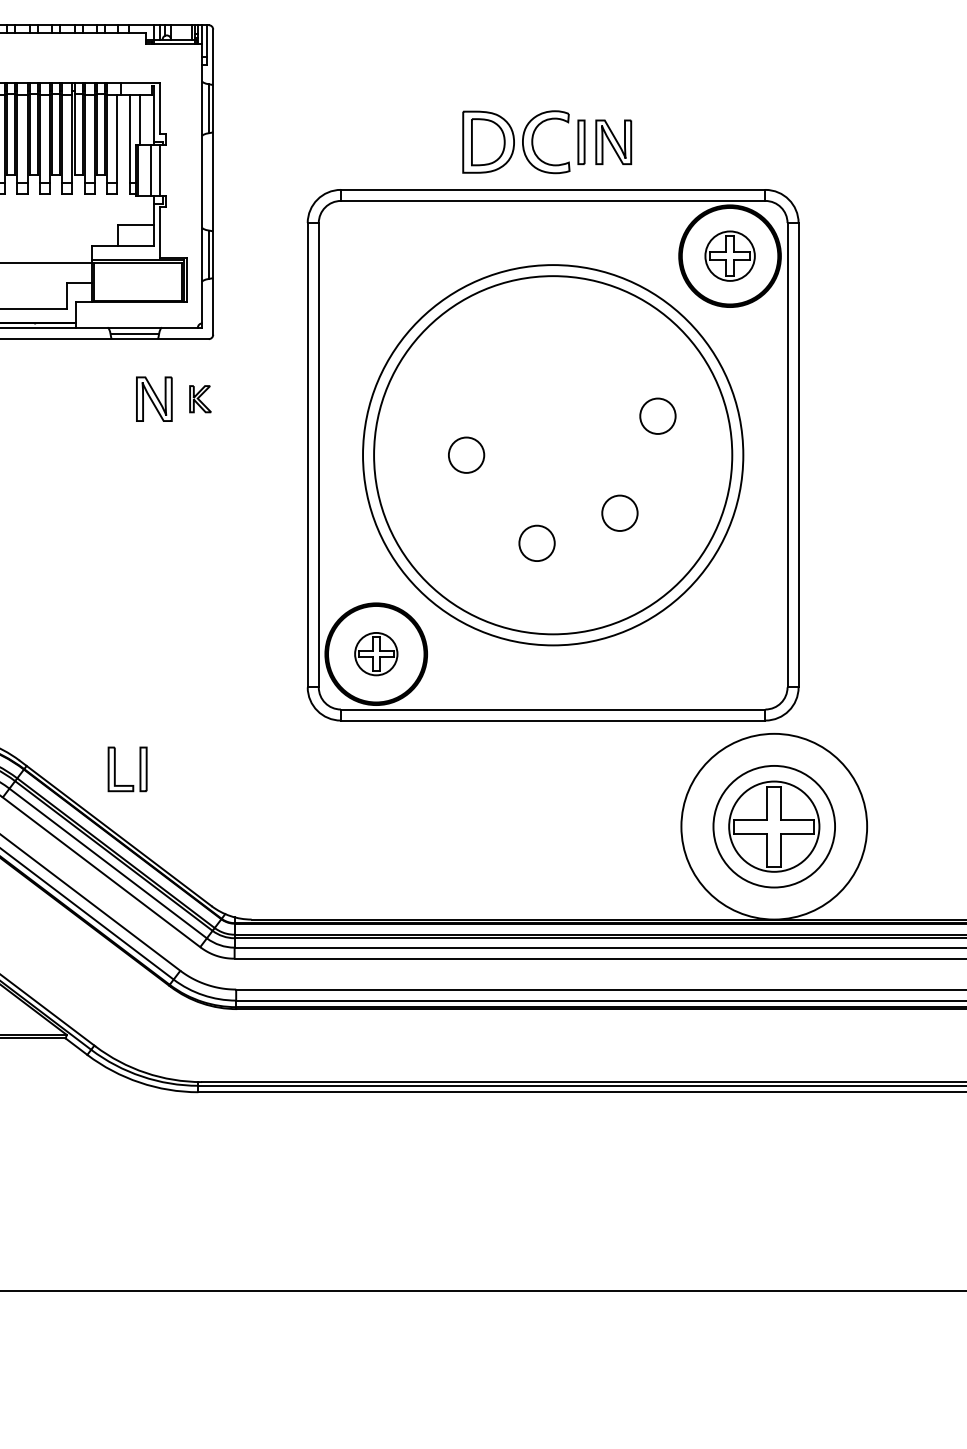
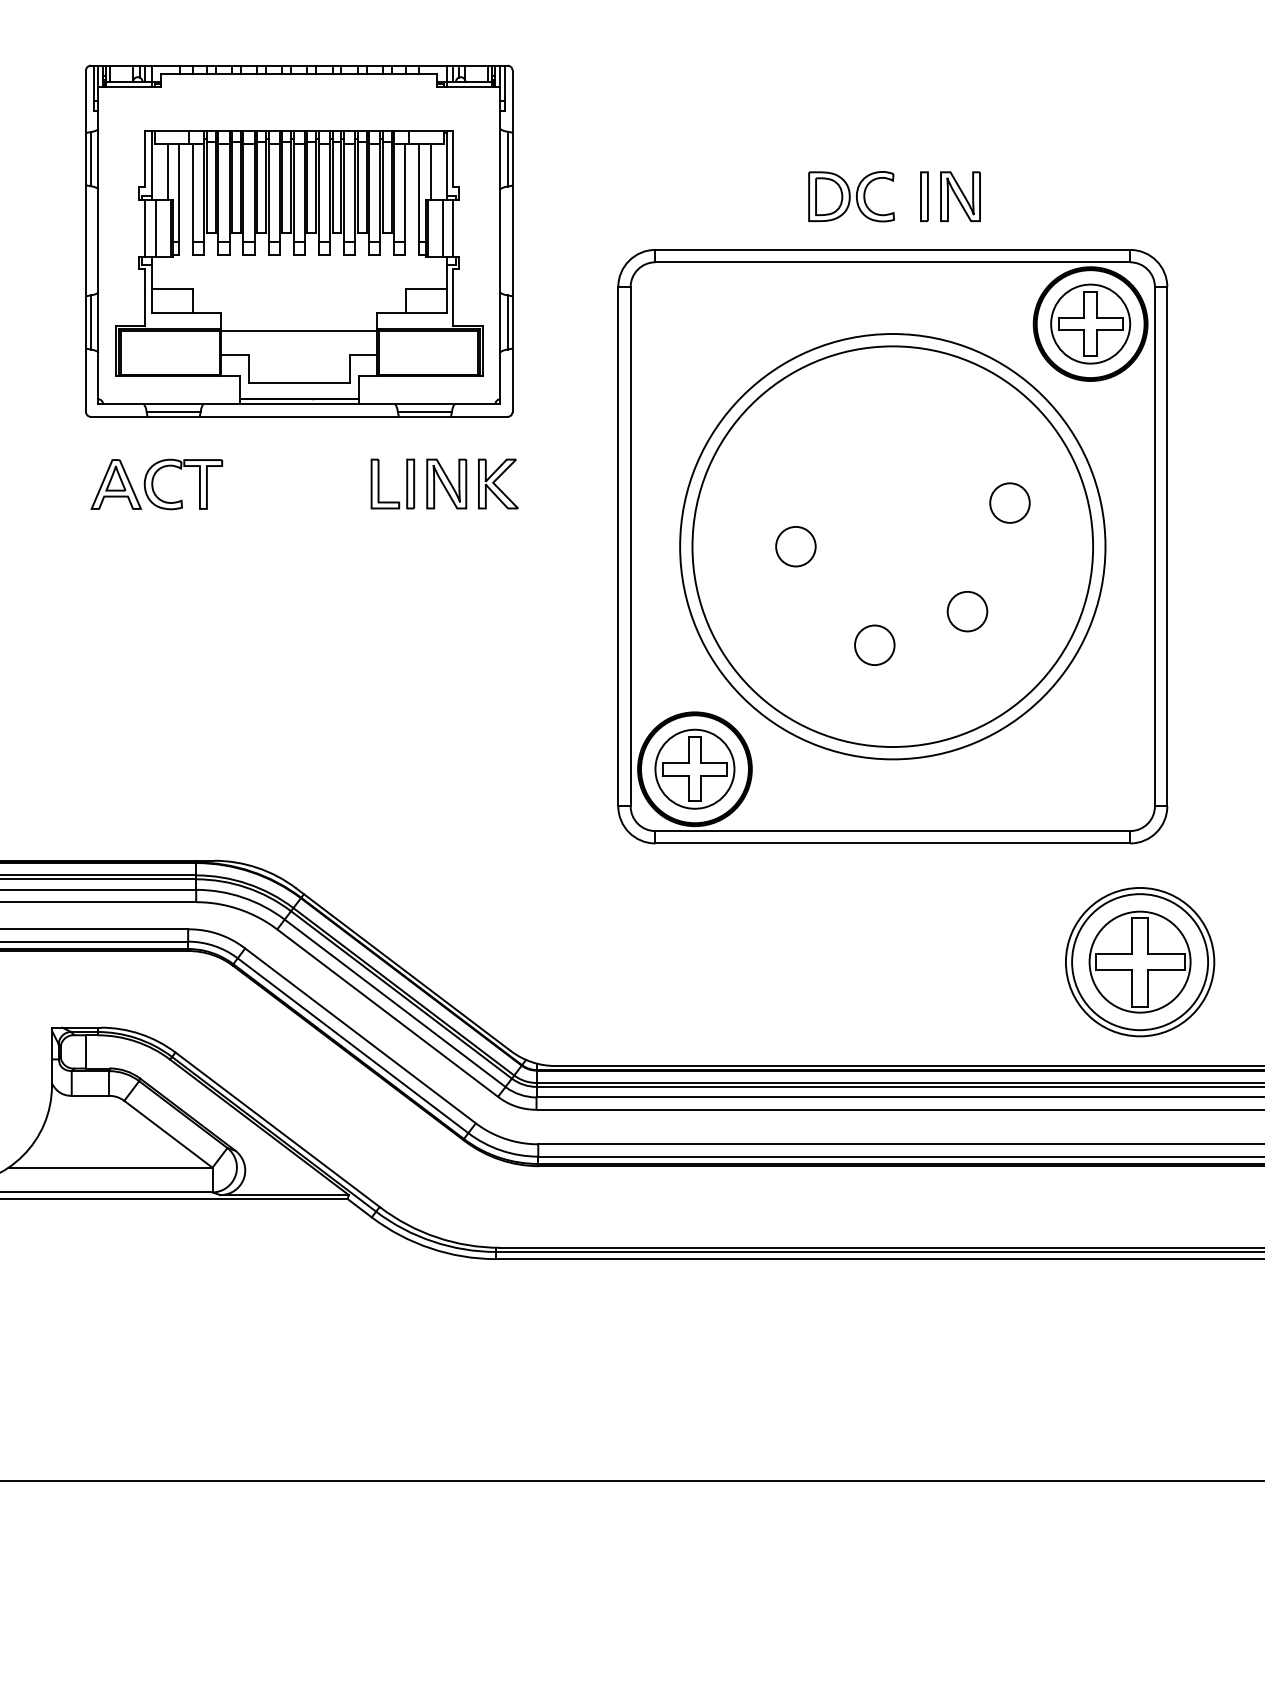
part: (516, 142) -> (851, 196), size x0.71
part: (729, 255) -> (1090, 323), size x1.43
part: (200, 398) -> (498, 483), size x1.67
part: (375, 653) -> (694, 768), size x1.67
part: (115, 768) -> (379, 483), moved
circle: (773, 826) -> (1139, 961), size x0.71

